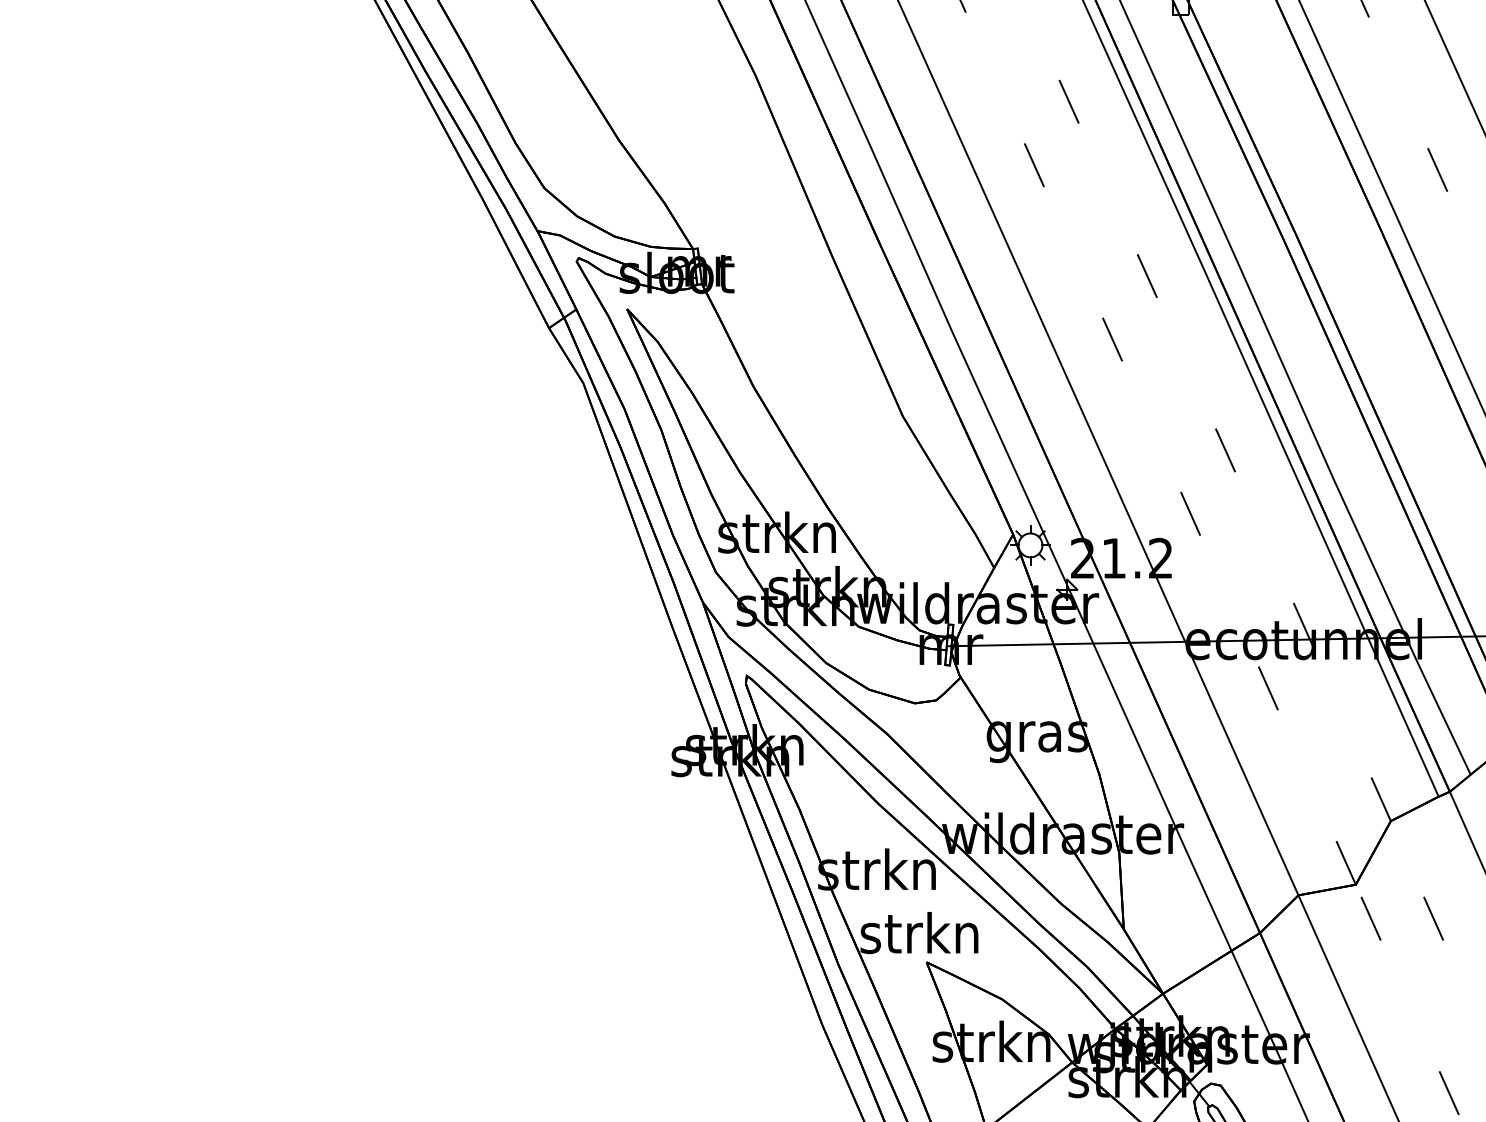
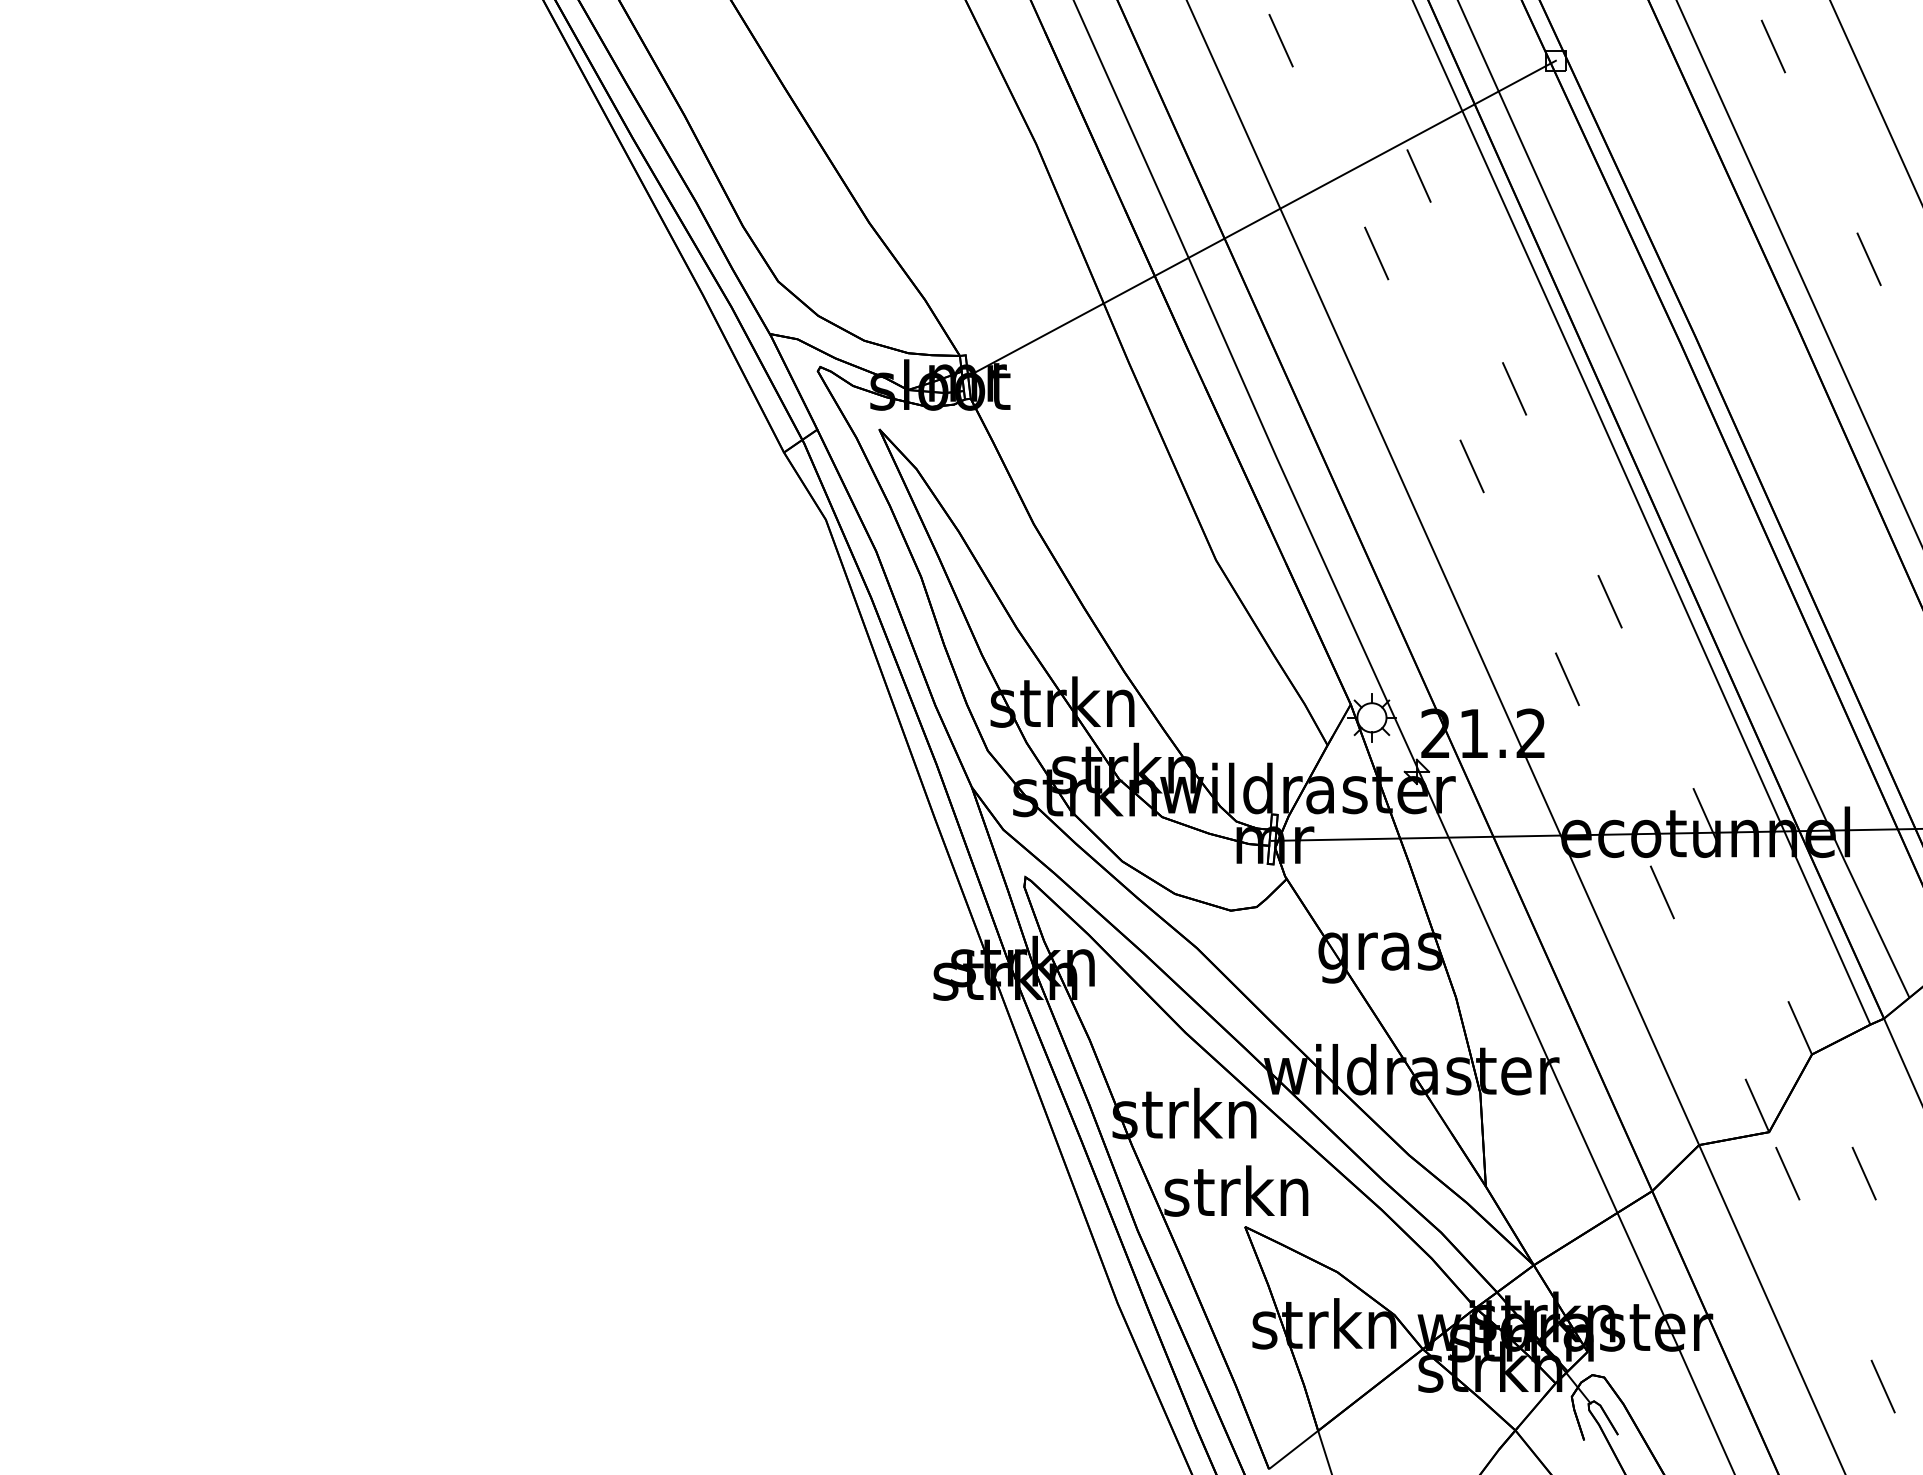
line: (936, 138) -> (1257, 220), added

